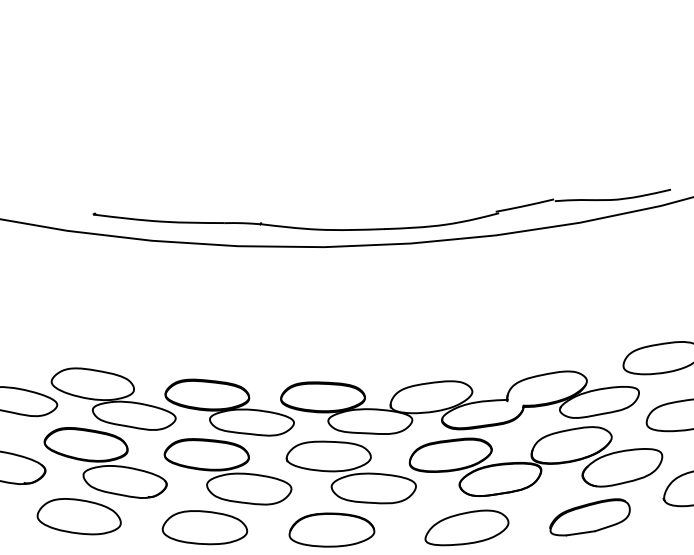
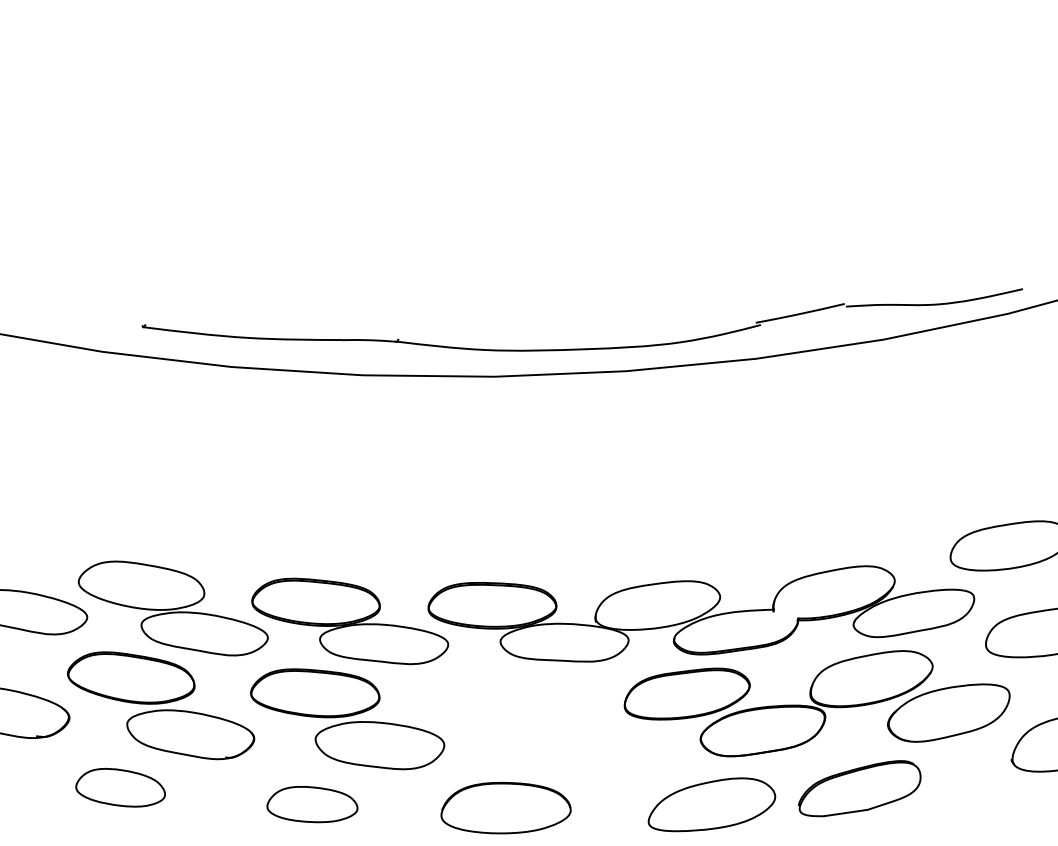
part: (350, 472) -> (534, 720), removed
part: (78, 516) -> (119, 787), size x0.7
part: (589, 517) -> (859, 788), moved
part: (204, 527) -> (311, 804), size x0.7

